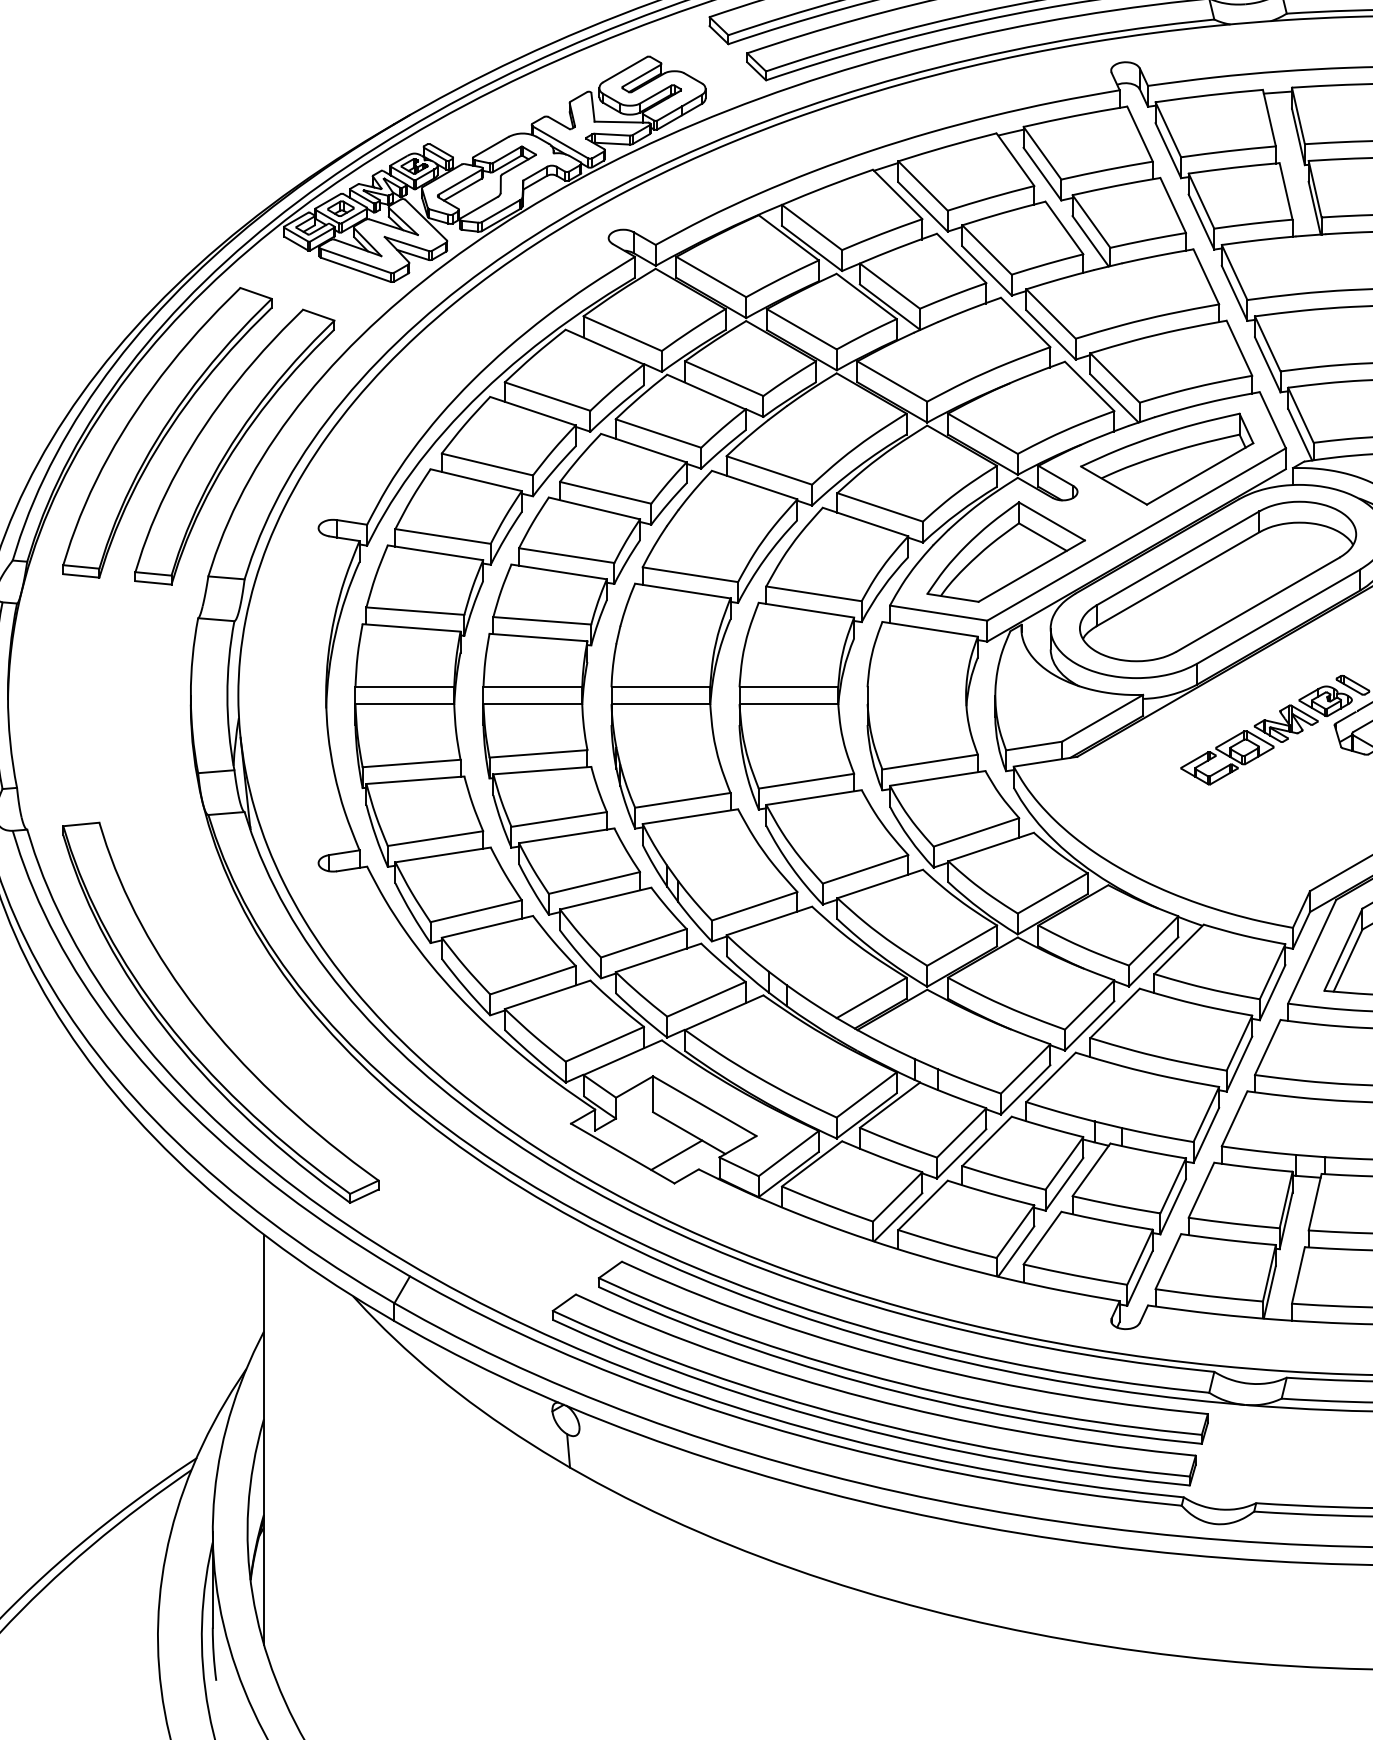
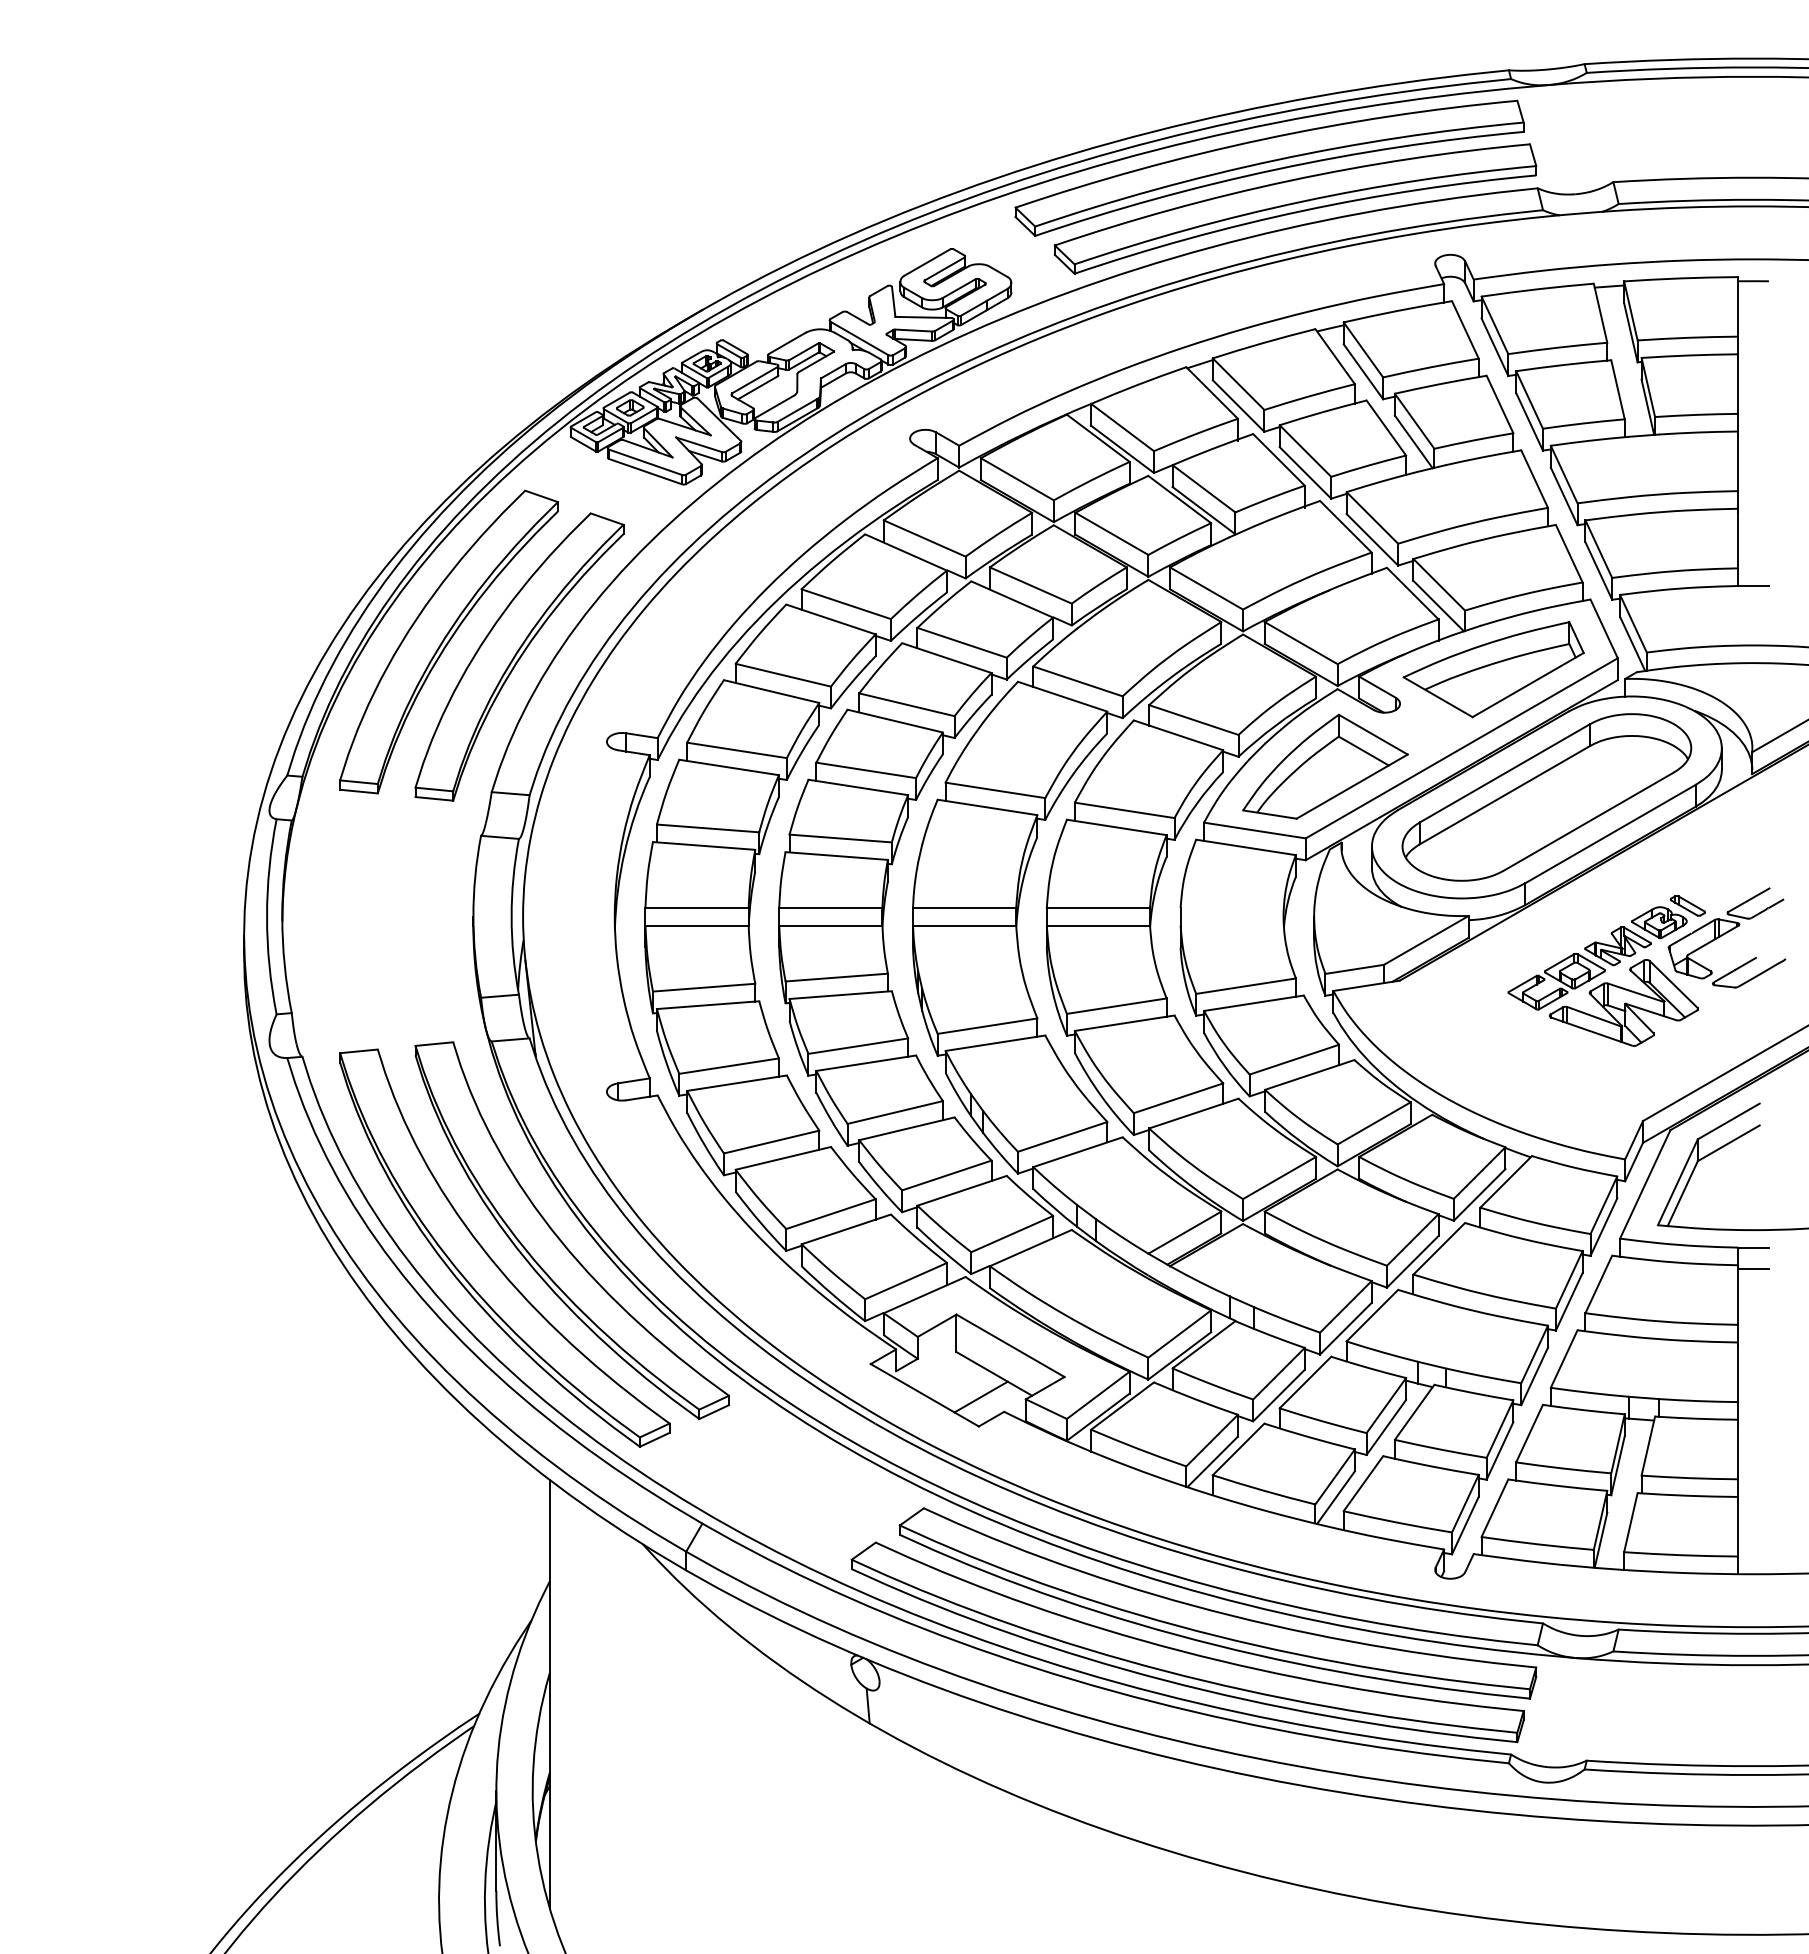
part: (1291, 777) -> (1623, 1002), added
part: (274, 1003) -> (560, 1238), added

